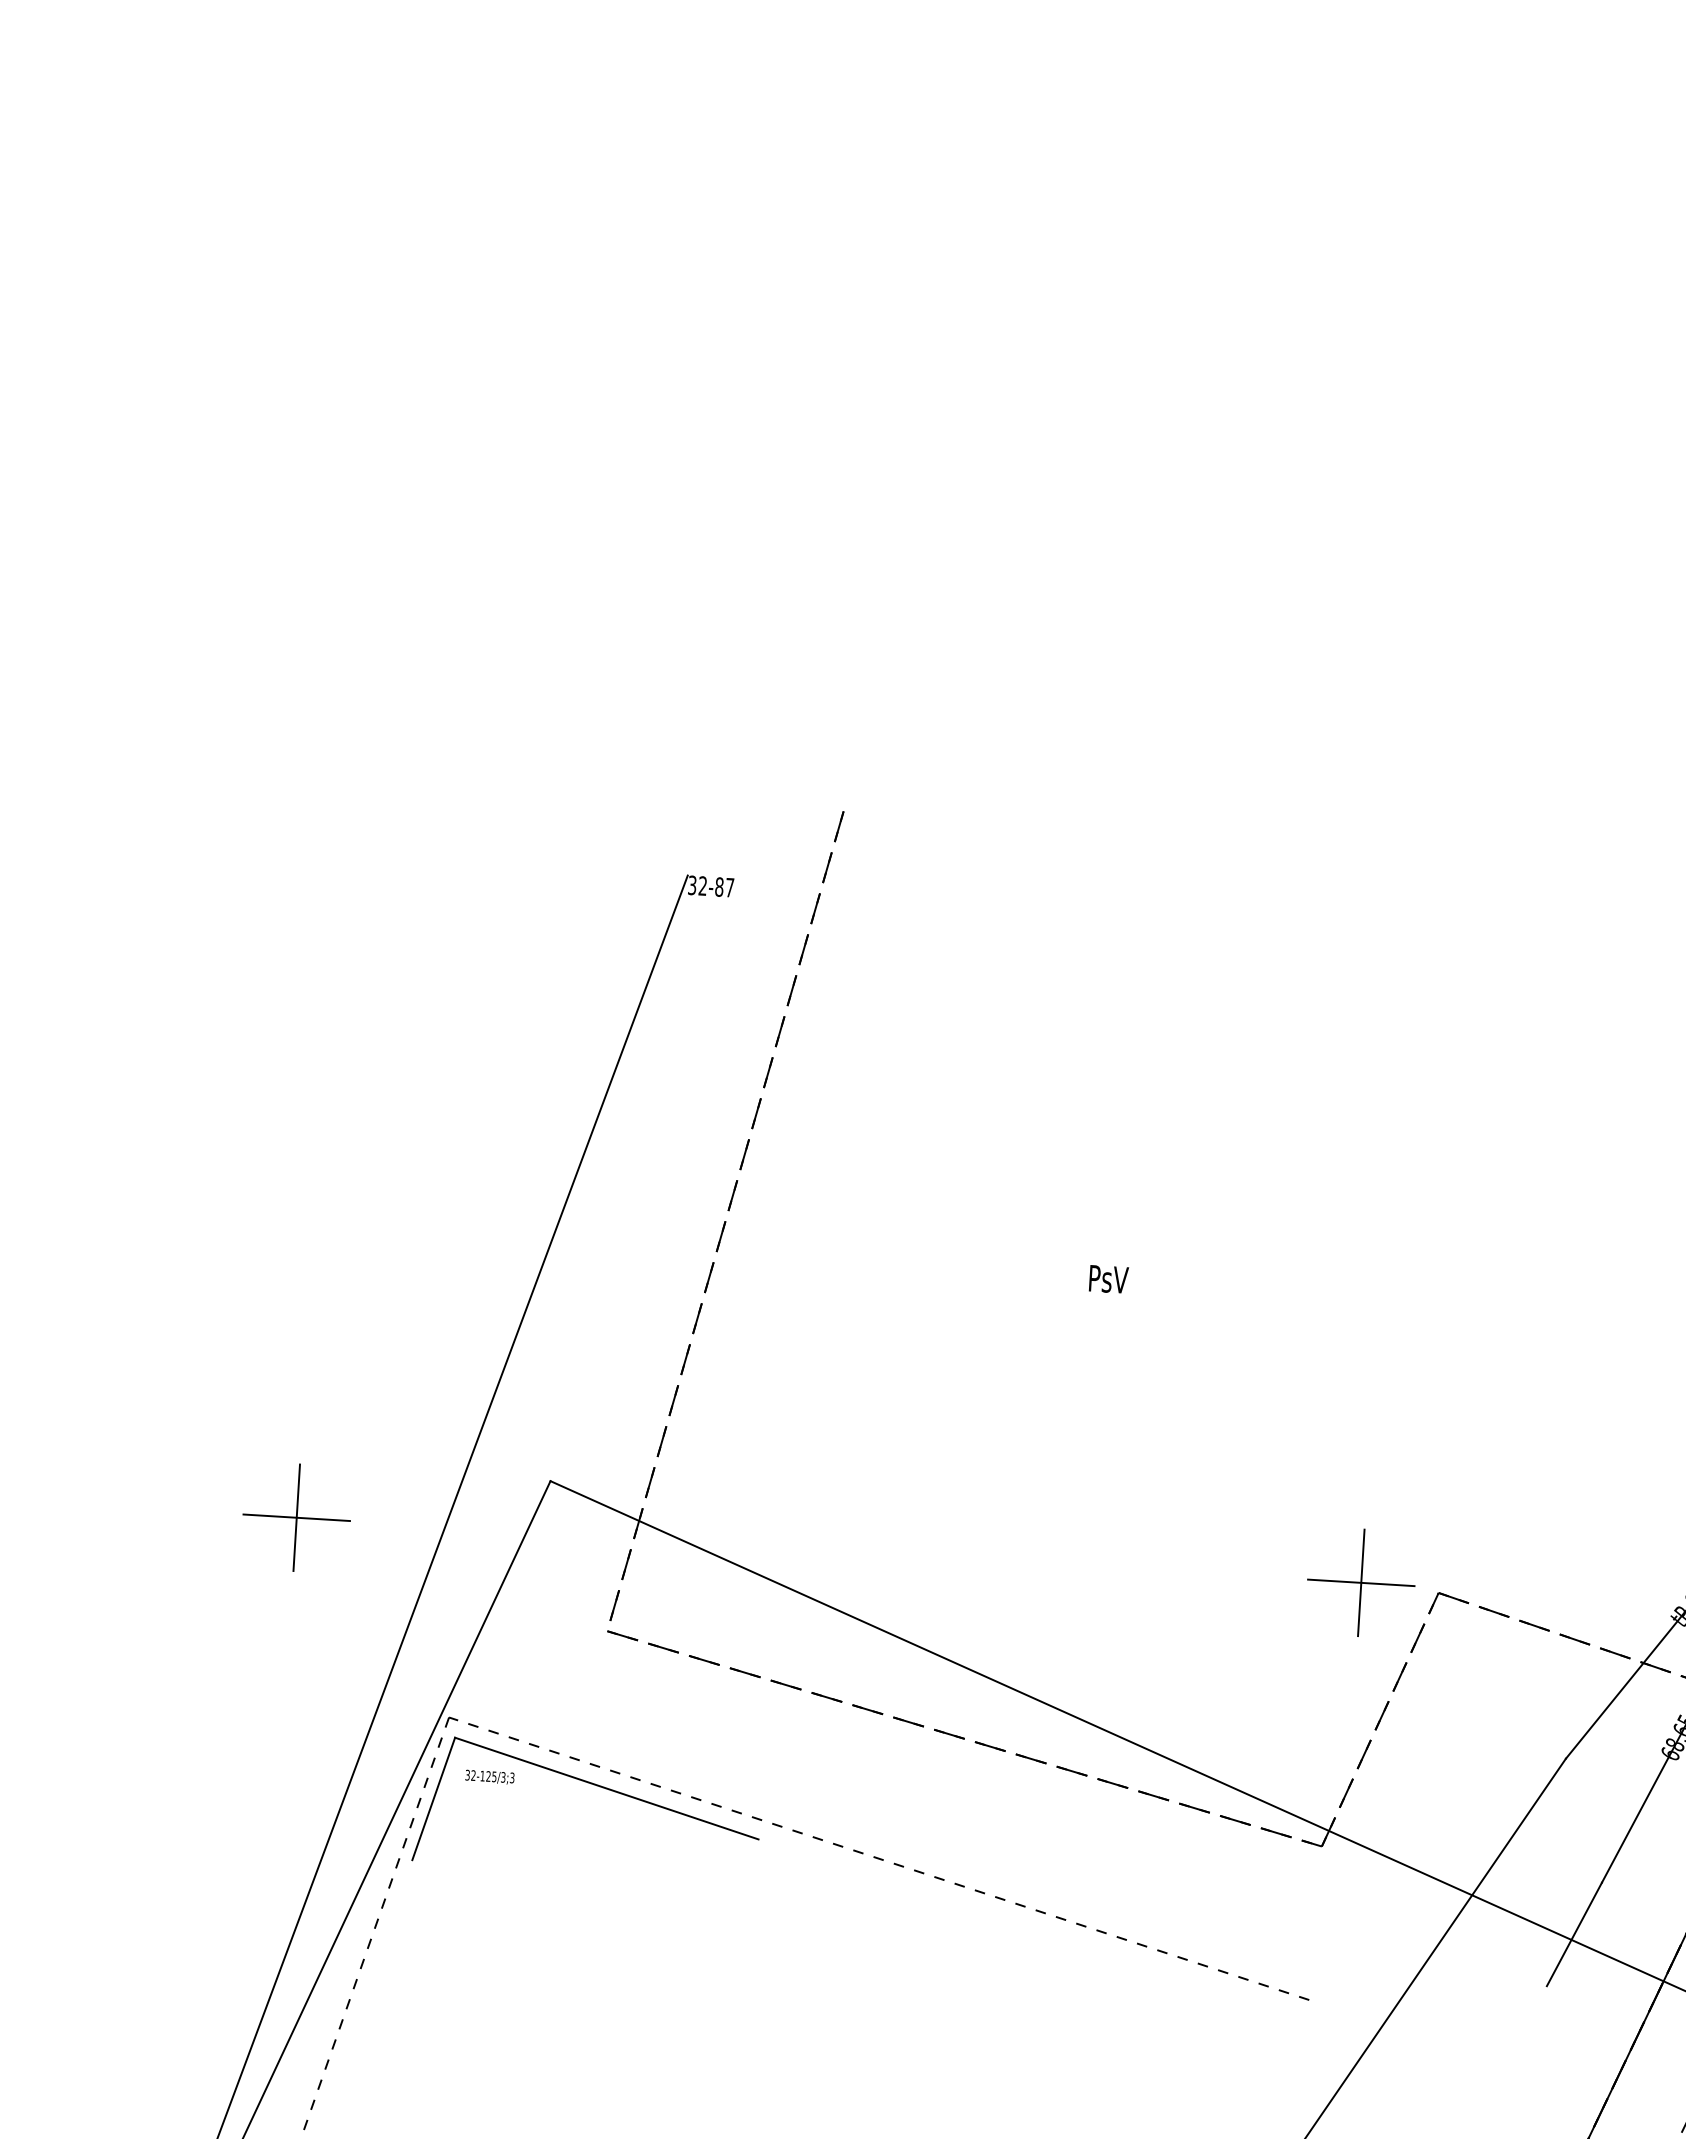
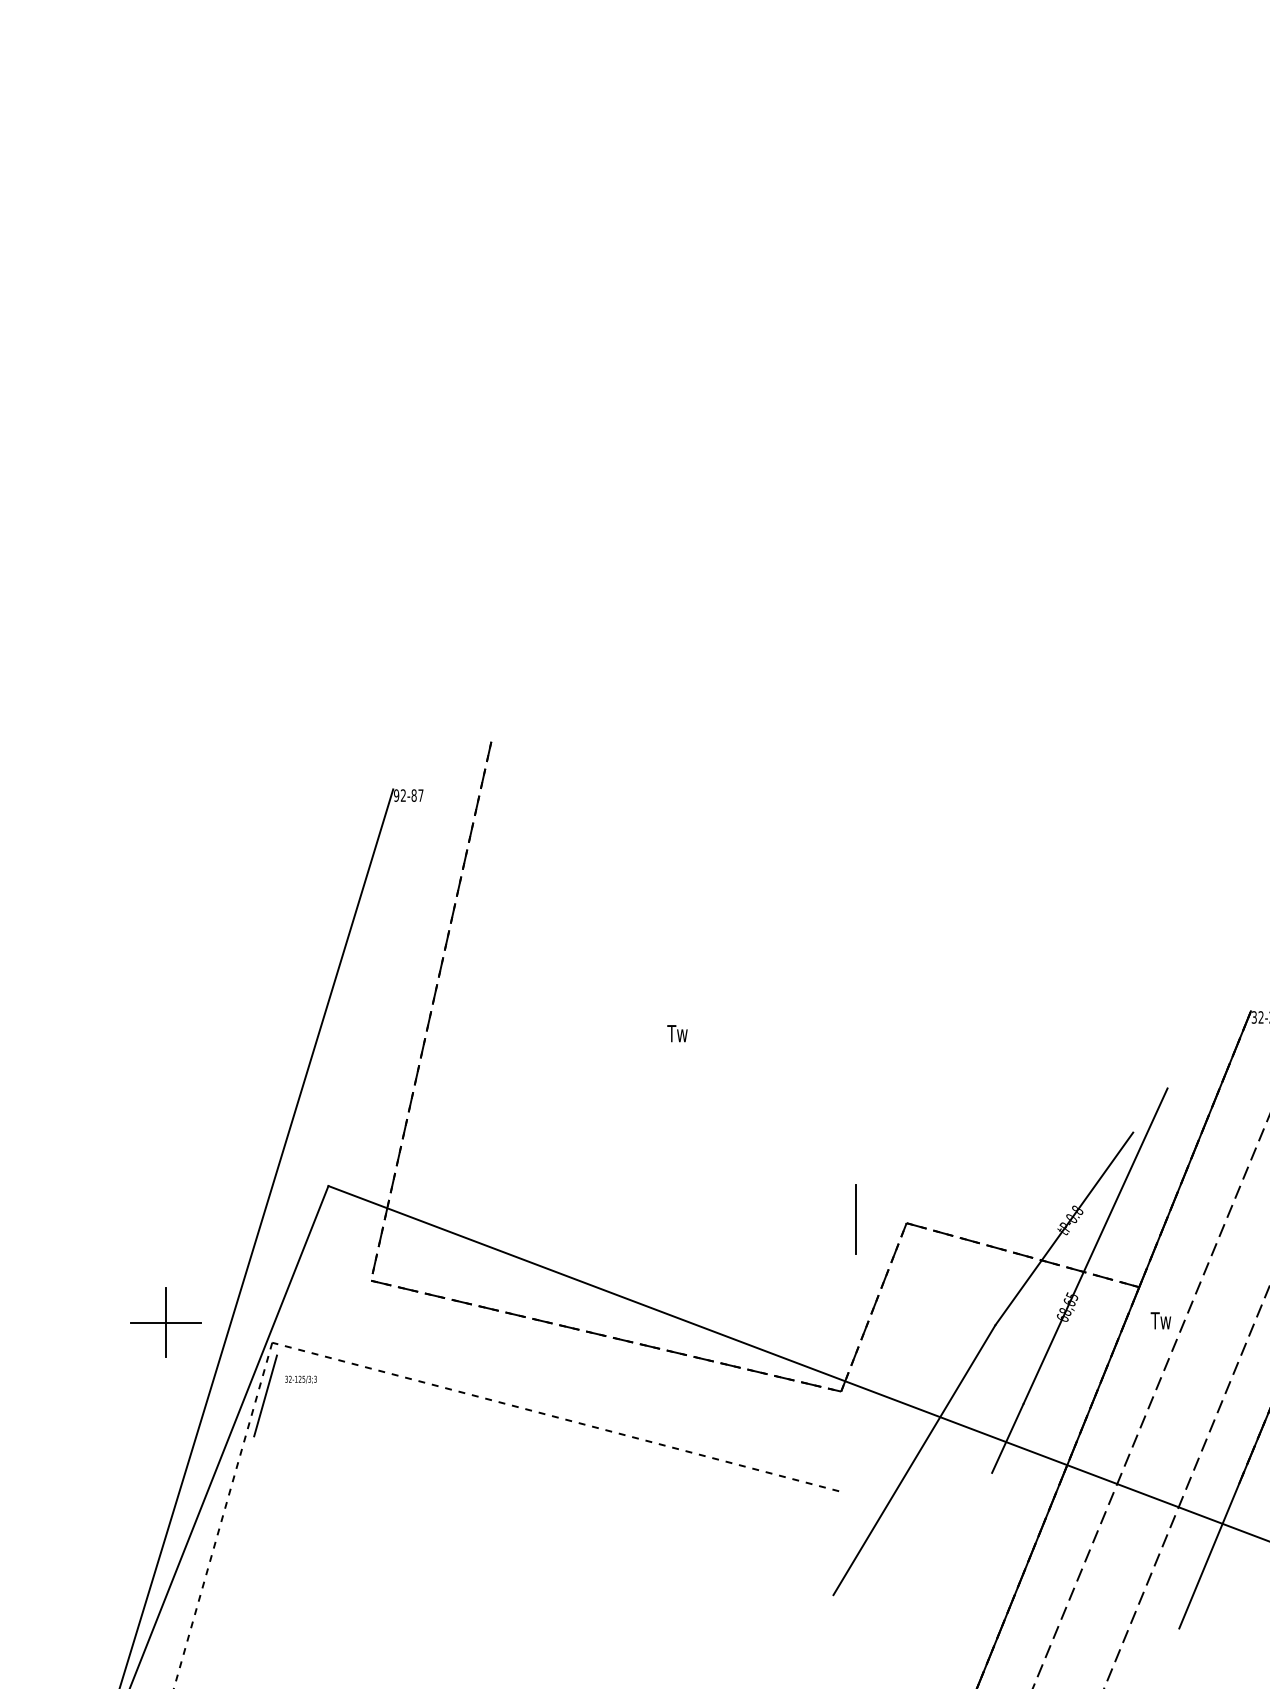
text: (692, 885) -> (396, 795), 32-87 -> 92-87
text: (1107, 1279) -> (680, 1033), PsV -> Tw
part: (296, 1517) -> (165, 1322), moved
line: (1360, 1582) -> (855, 1219), removed
line: (606, 1788) -> (376, 1382), removed

